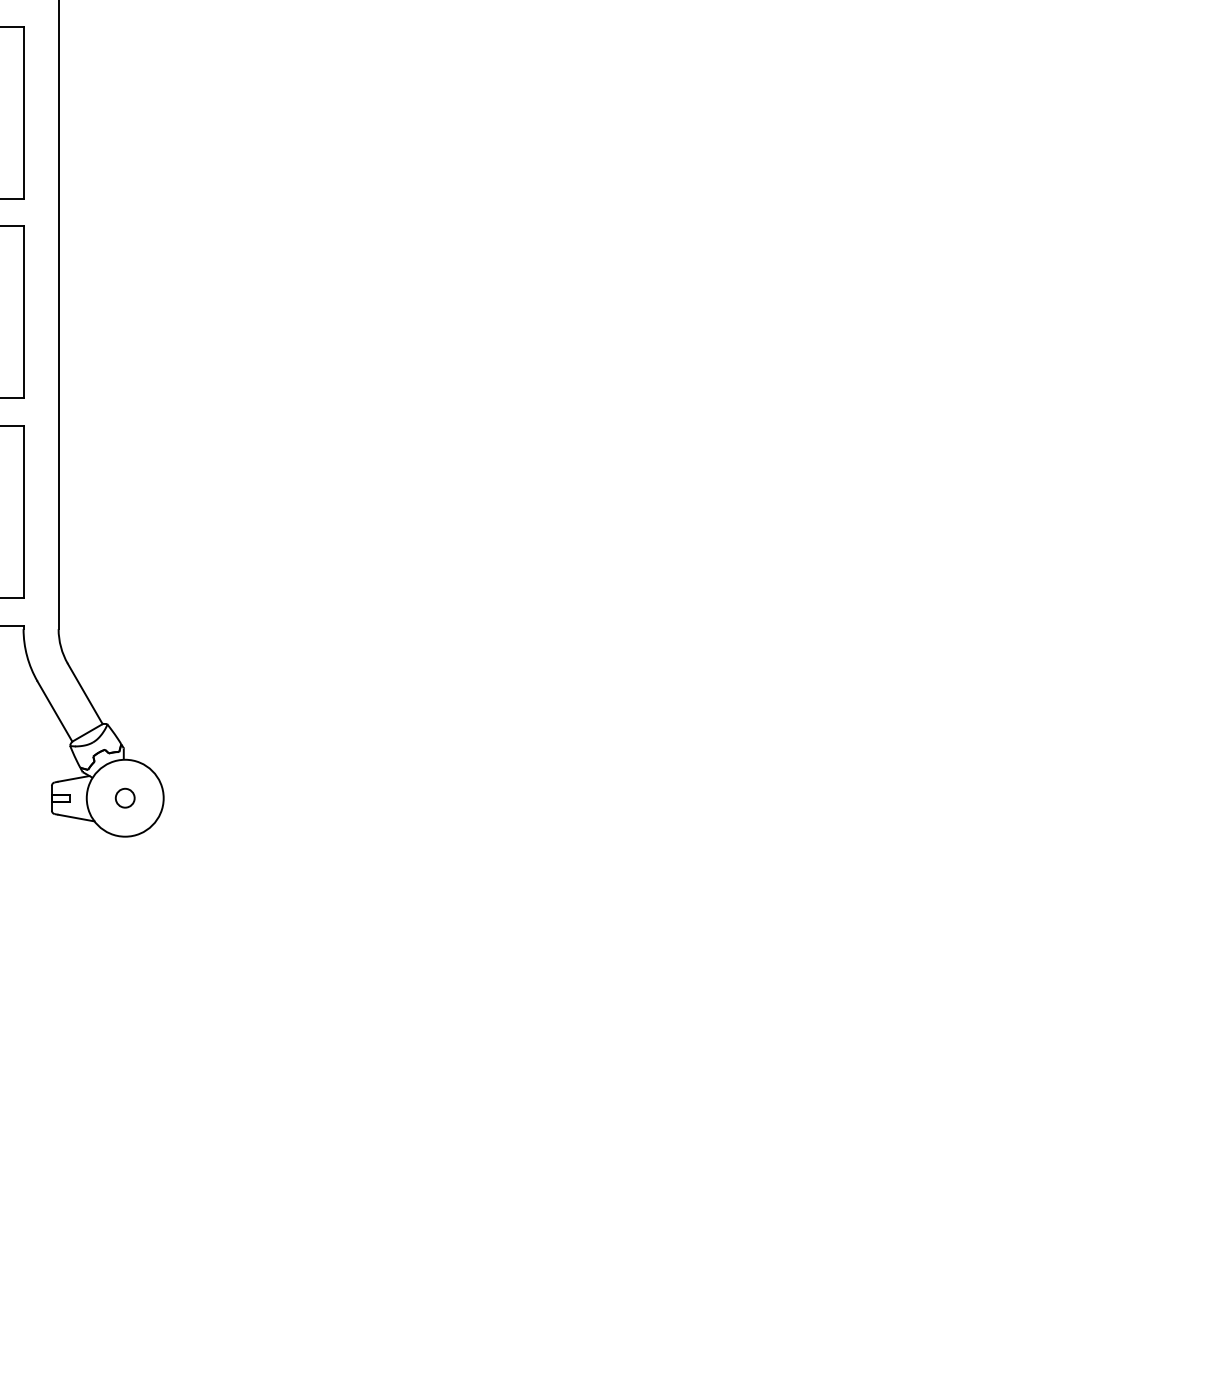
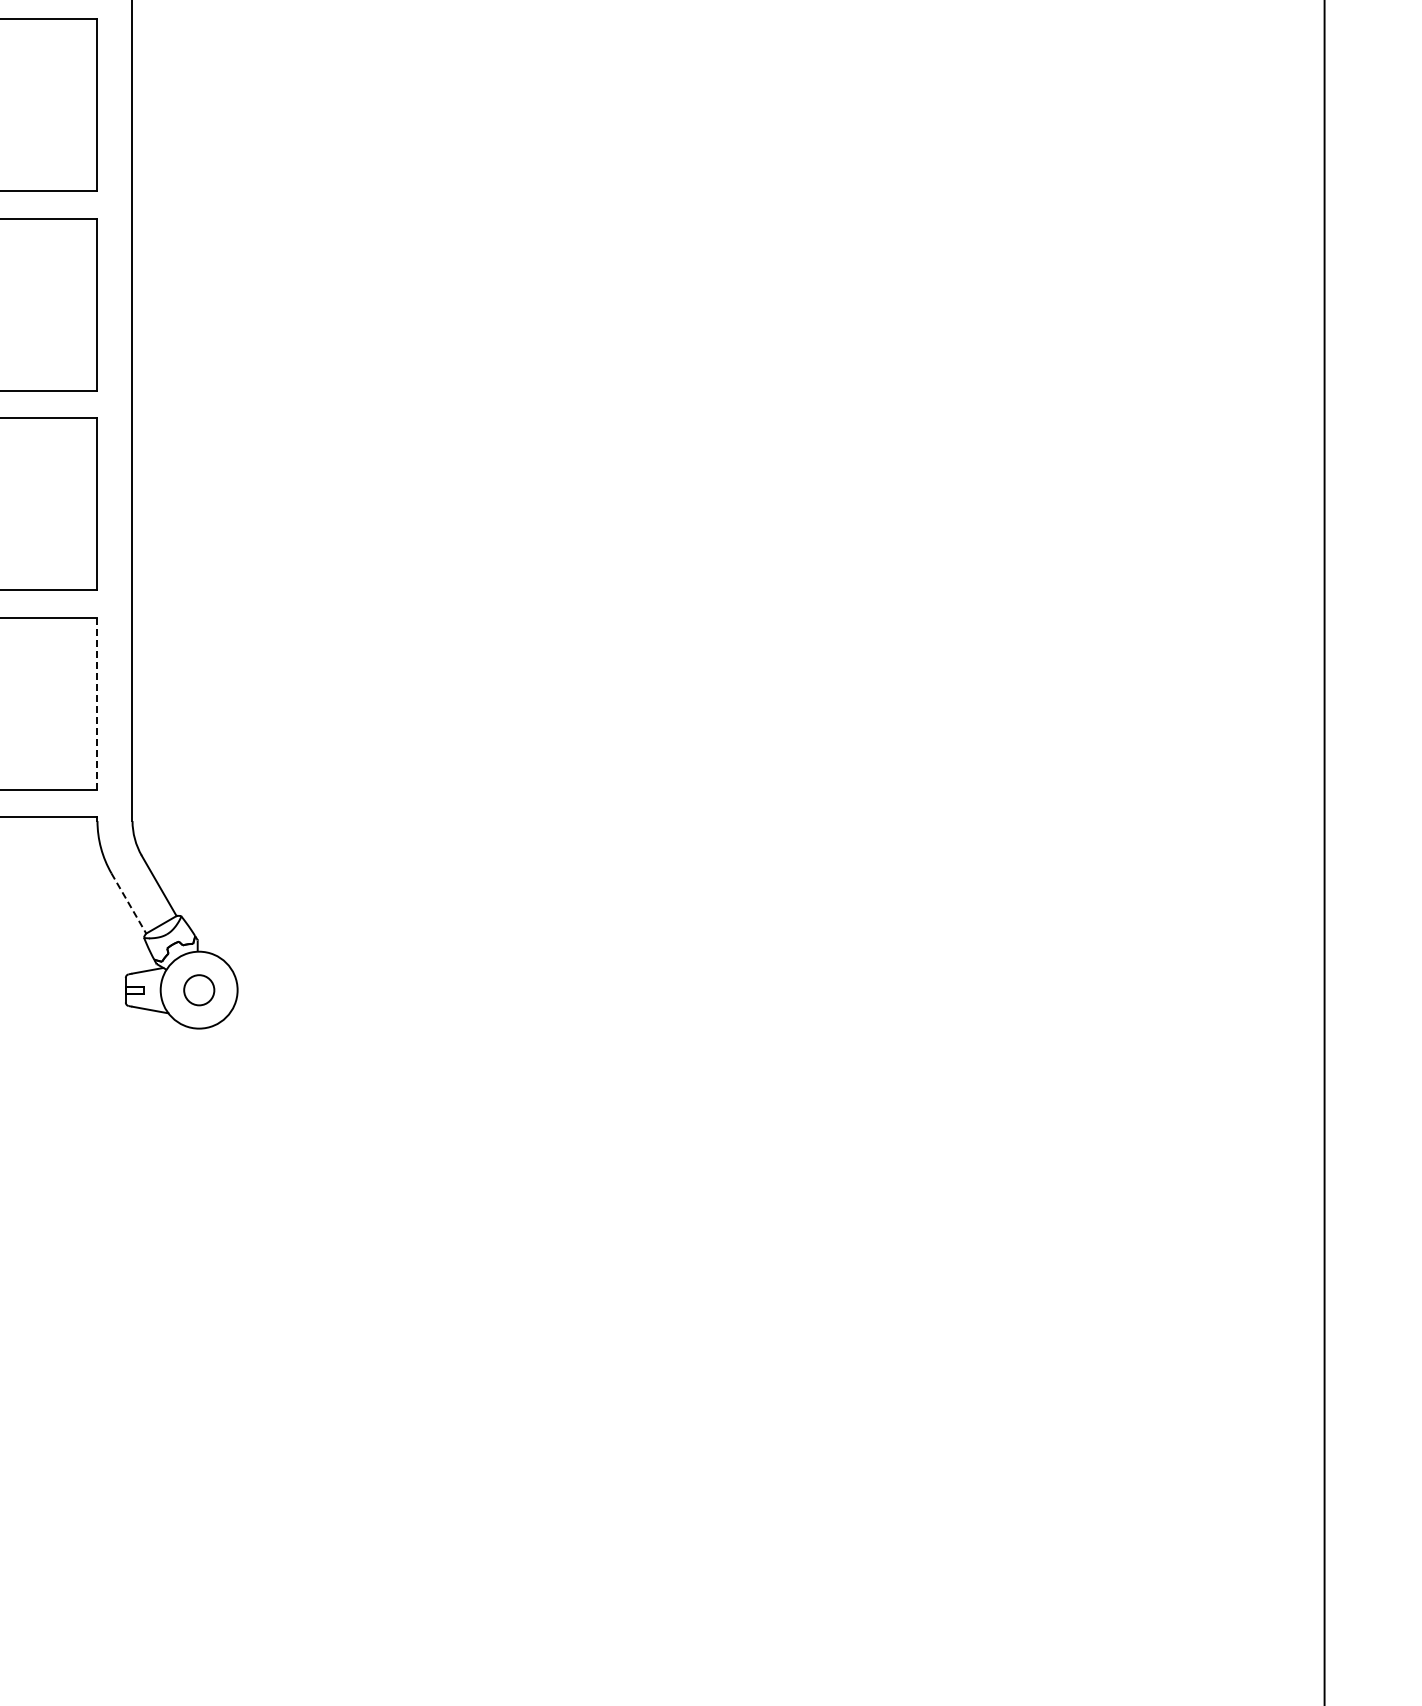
line: (23, 511) -> (97, 703), solid -> dashed
line: (54, 711) -> (128, 903), solid -> dashed
circle: (124, 797) -> (198, 989), size x1.6

